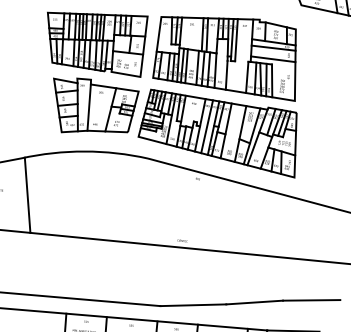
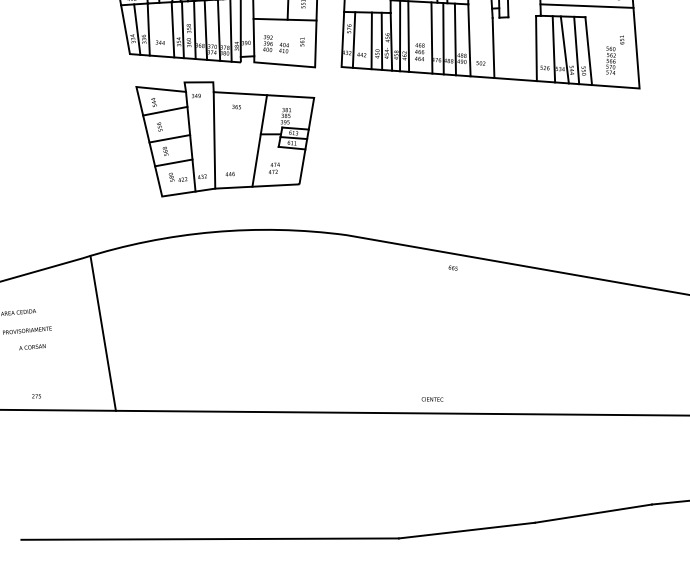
part: (217, 133) -> (485, 170), removed

